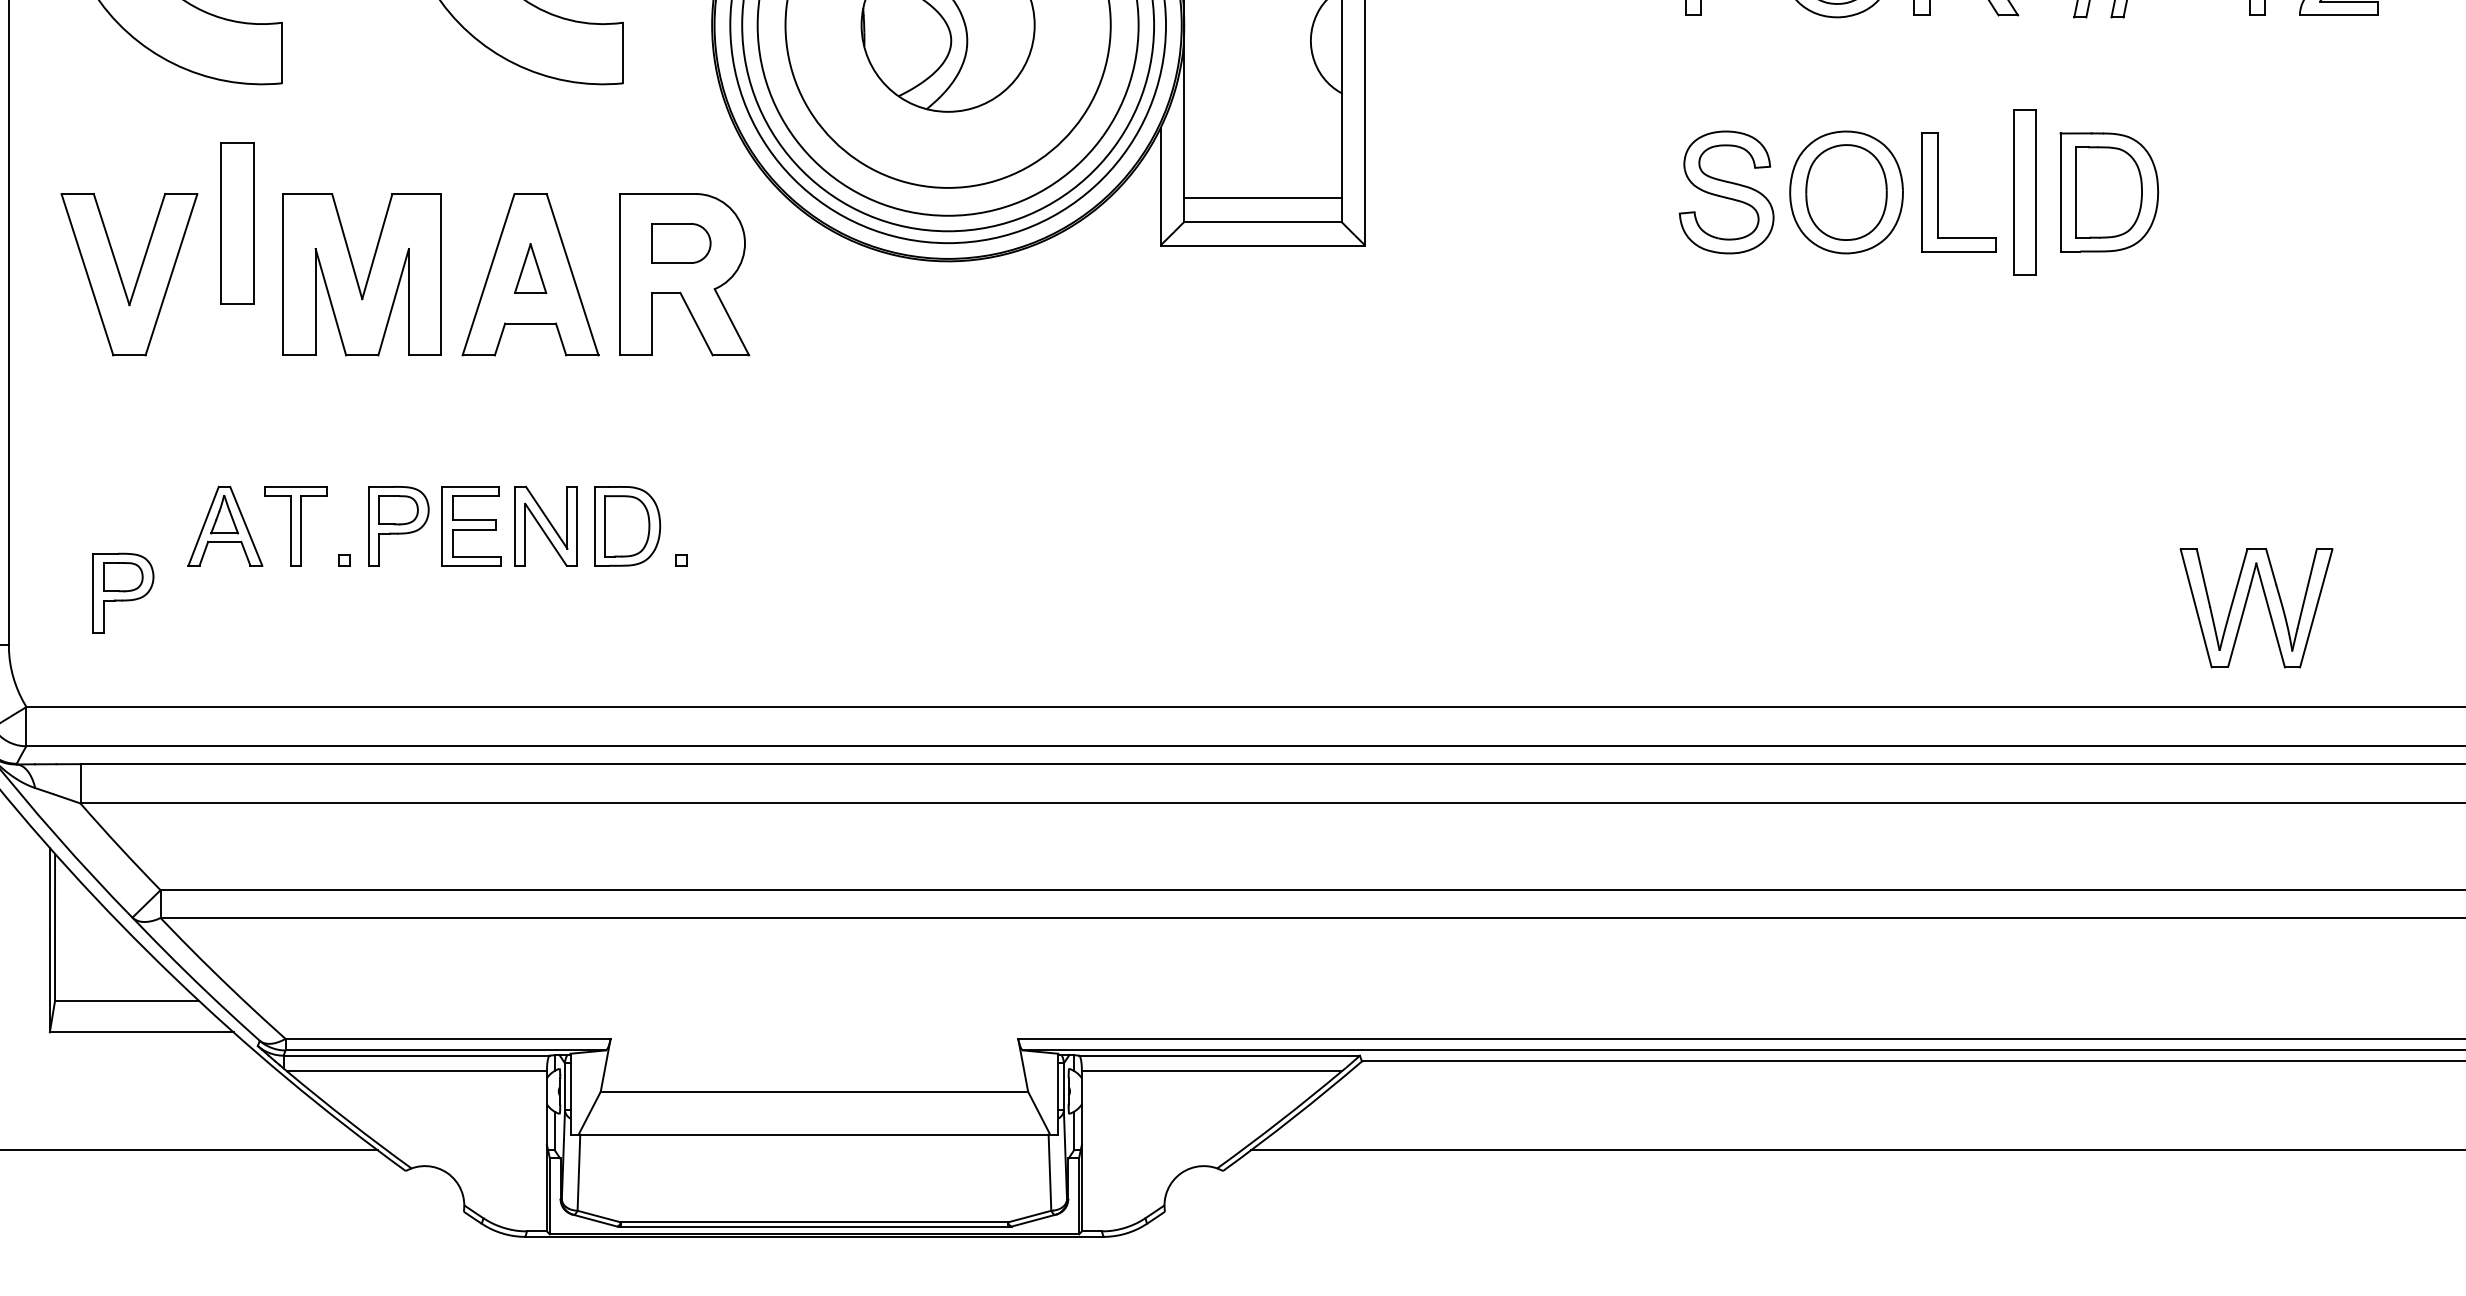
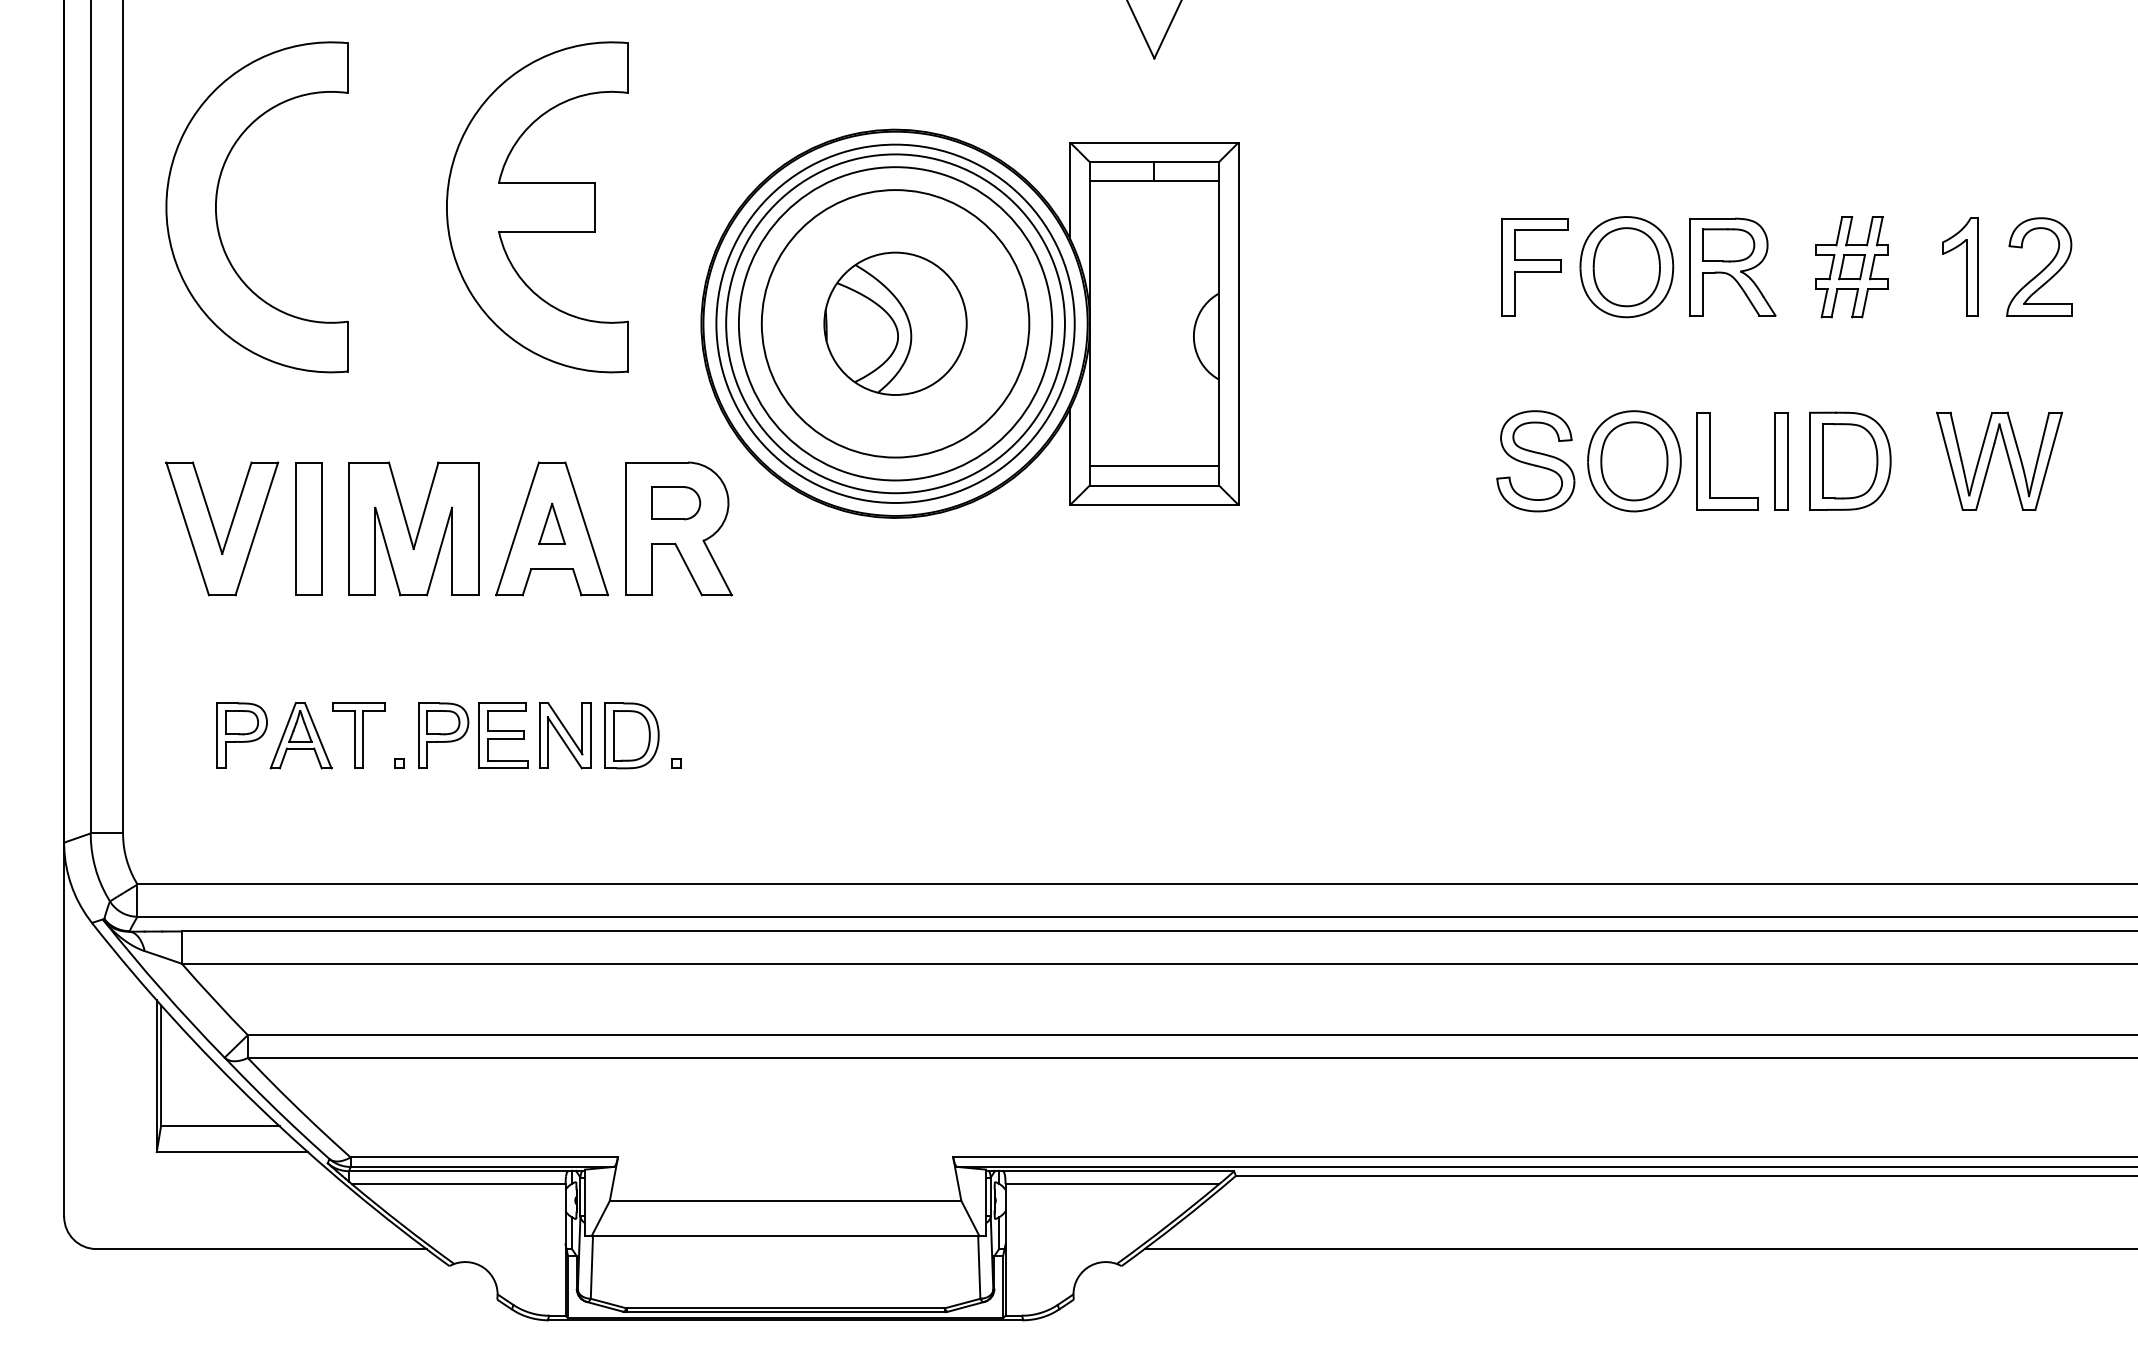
part: (2025, 192) -> (1781, 461), size x0.71
part: (236, 223) -> (308, 528), moved
part: (122, 592) -> (241, 735), moved
part: (2246, 604) -> (1991, 458), moved

